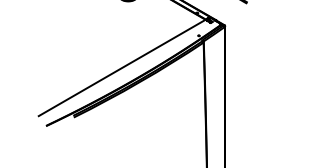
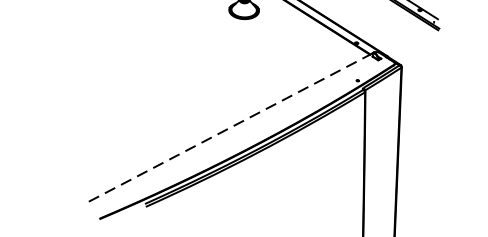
line: (122, 67) -> (229, 127), solid -> dashed

